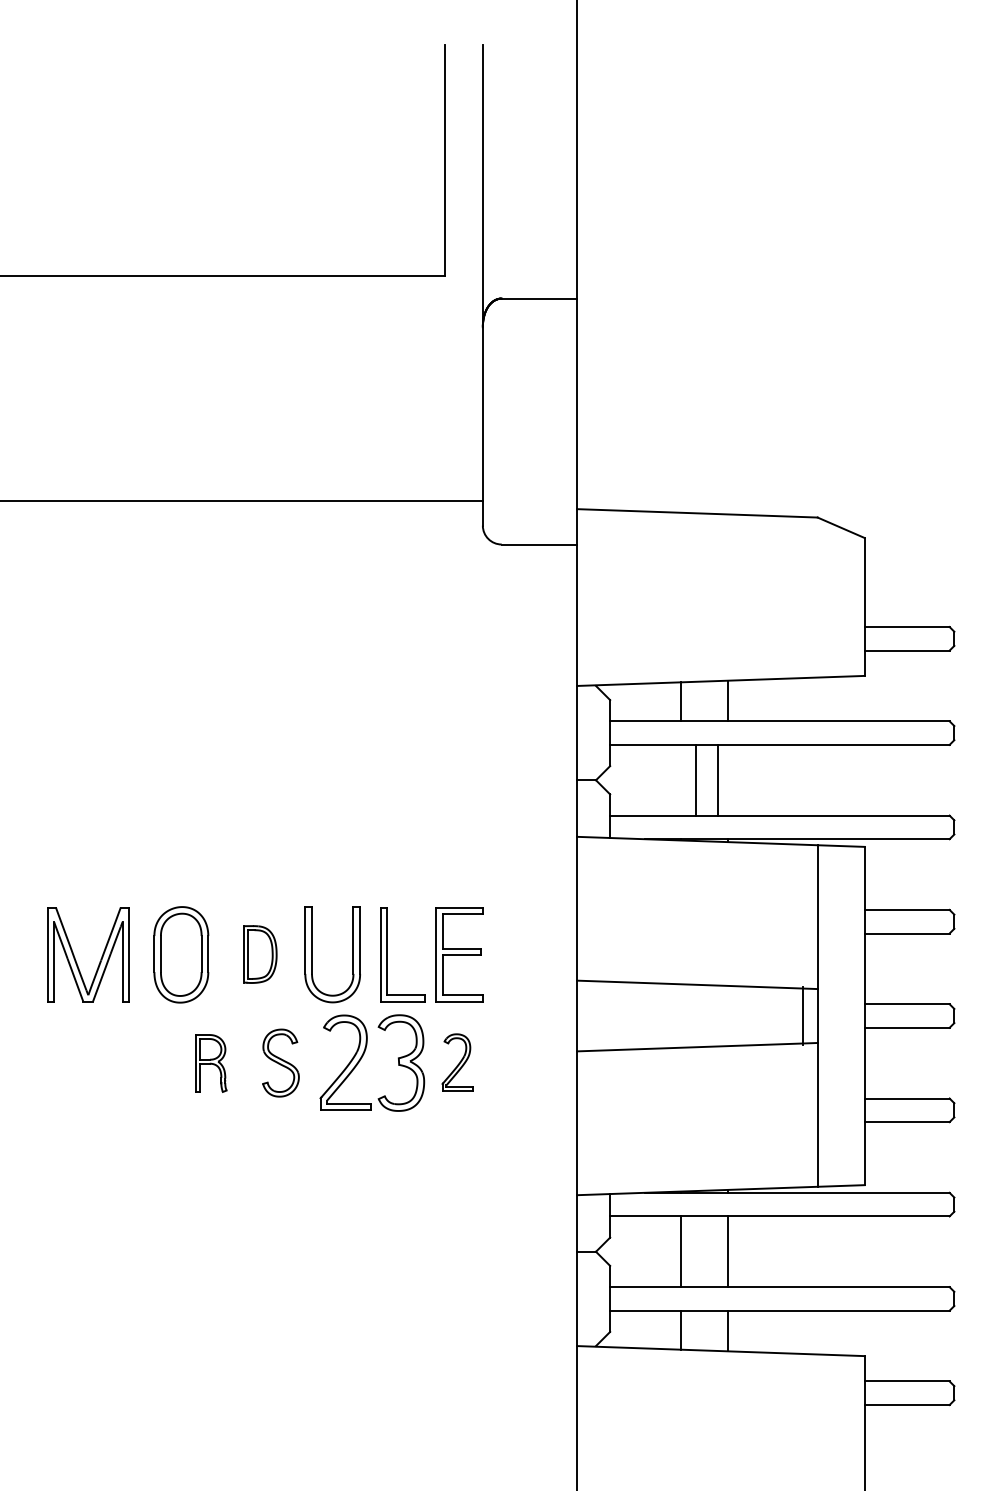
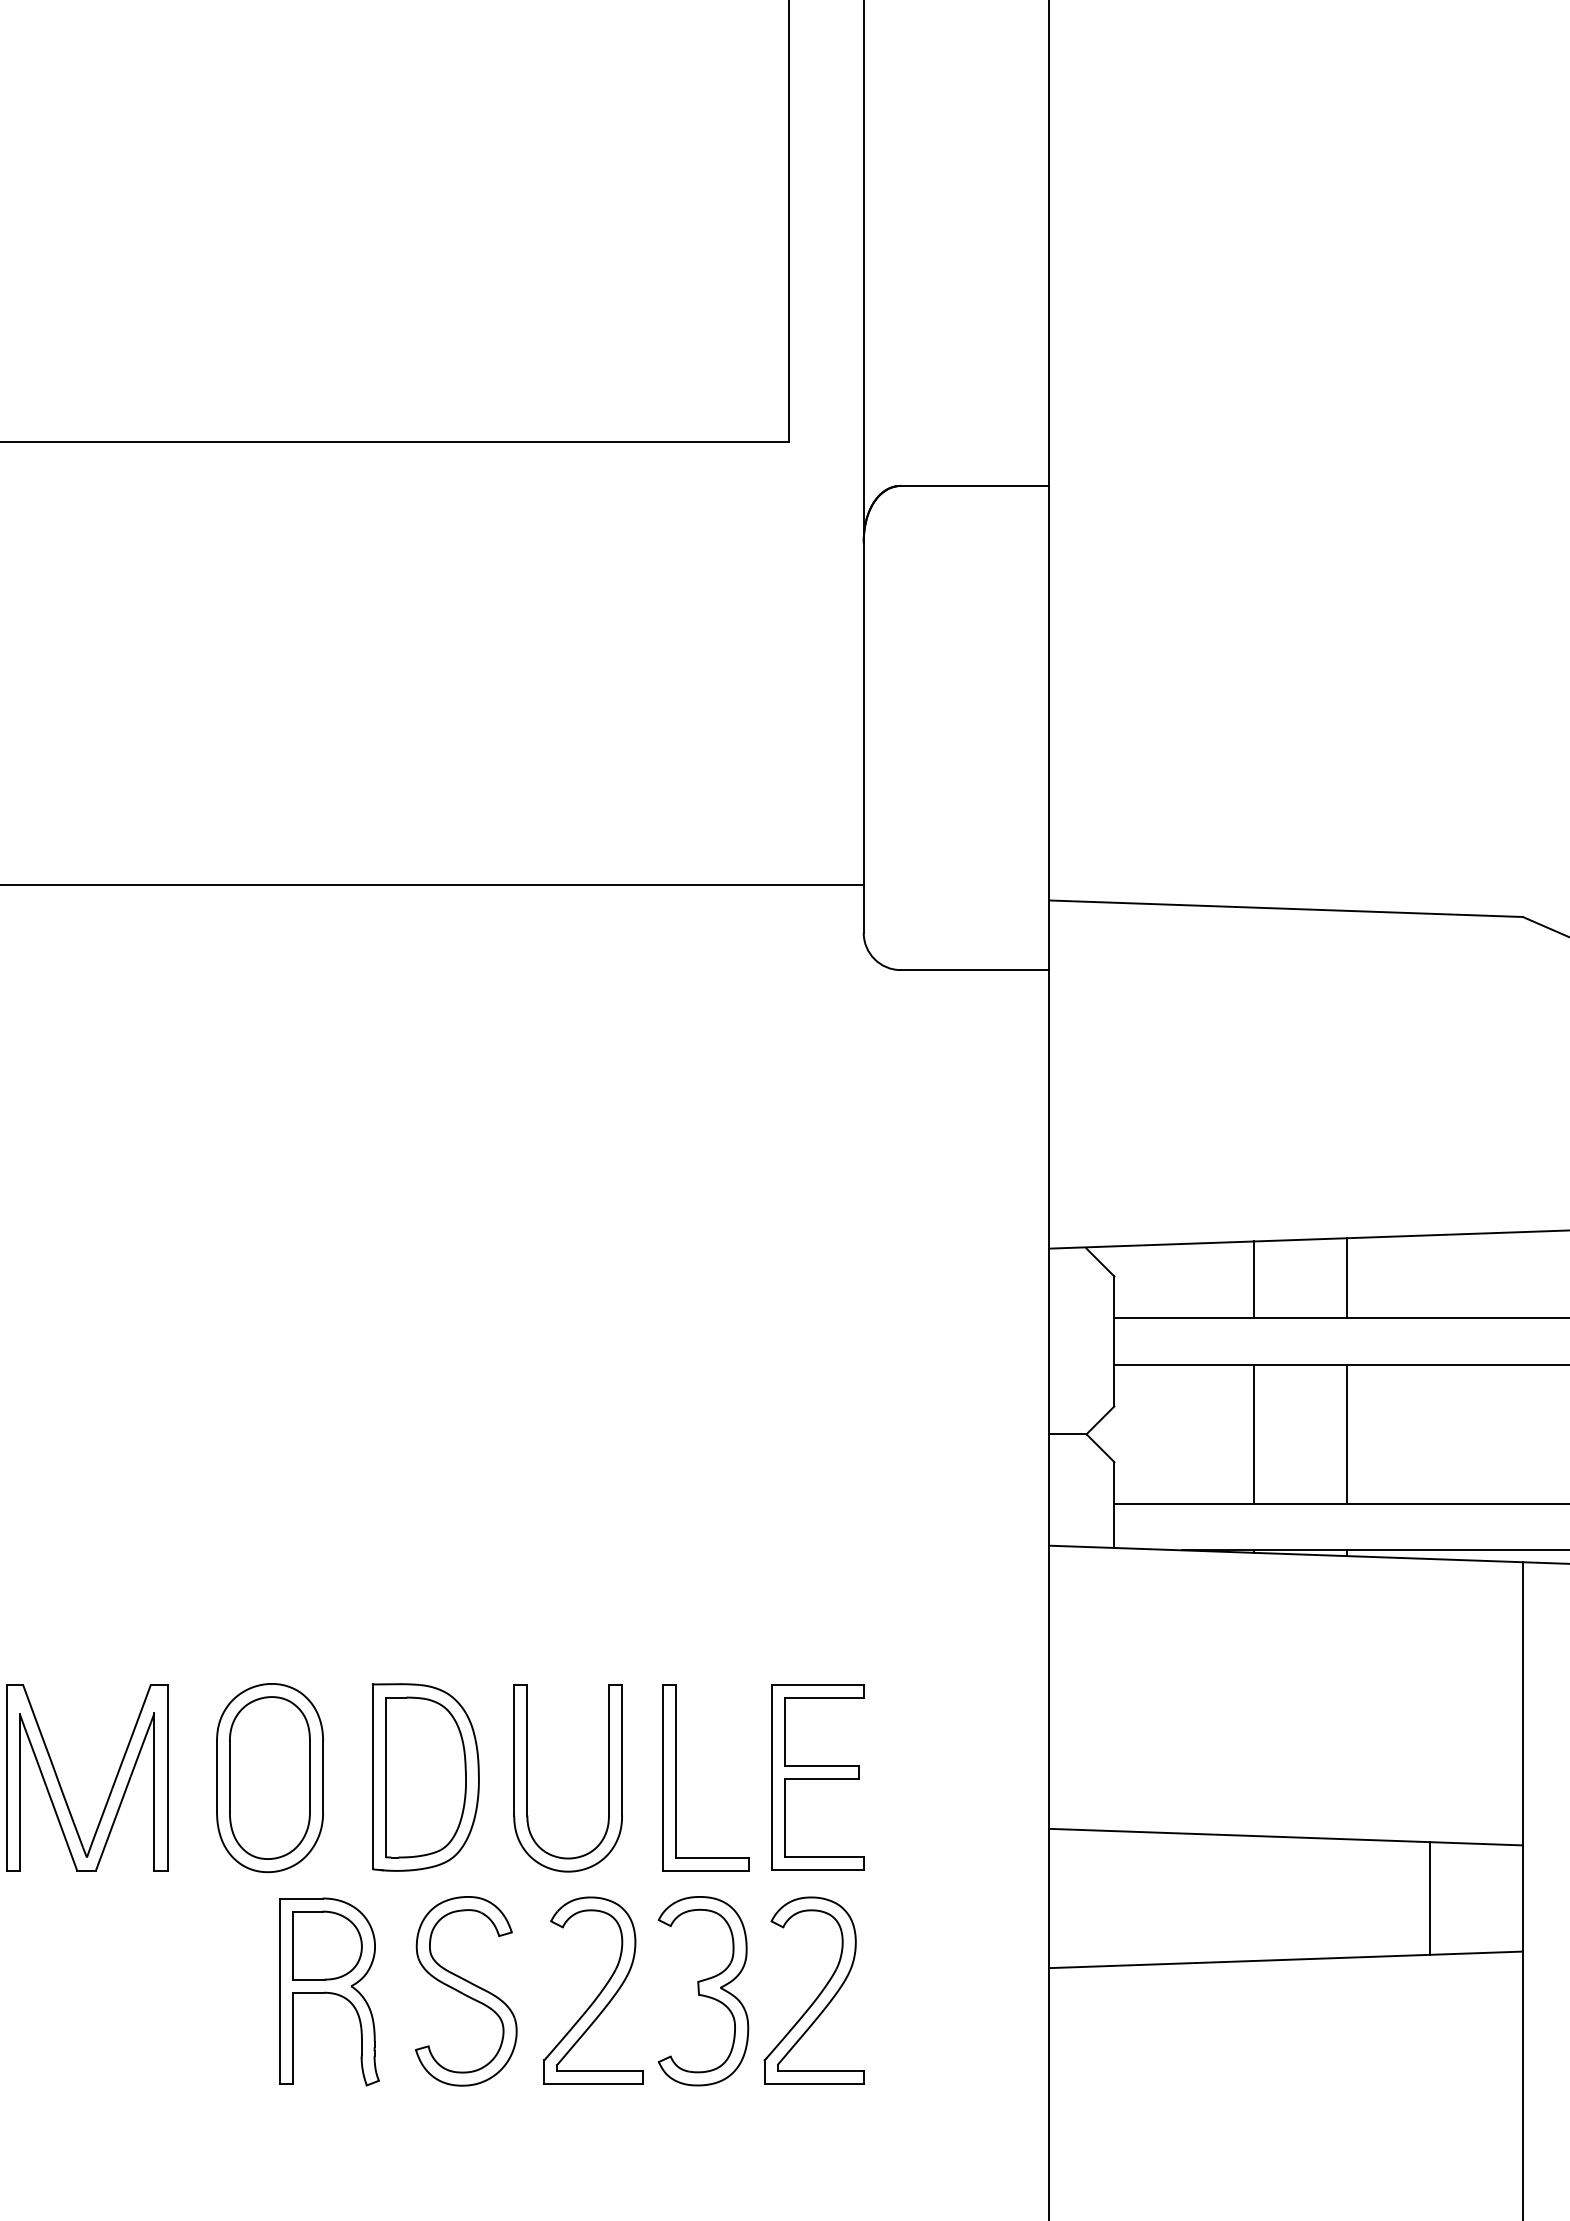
line: (696, 779) -> (1347, 1432), moved
line: (718, 779) -> (1254, 1432), moved
part: (260, 954) -> (425, 1777), size x1.67
line: (802, 1015) -> (1430, 1897), moved
part: (280, 1062) -> (465, 1990), size x1.43
part: (457, 1062) -> (813, 1990), size x1.67
part: (211, 1063) -> (329, 1991), size x1.67

